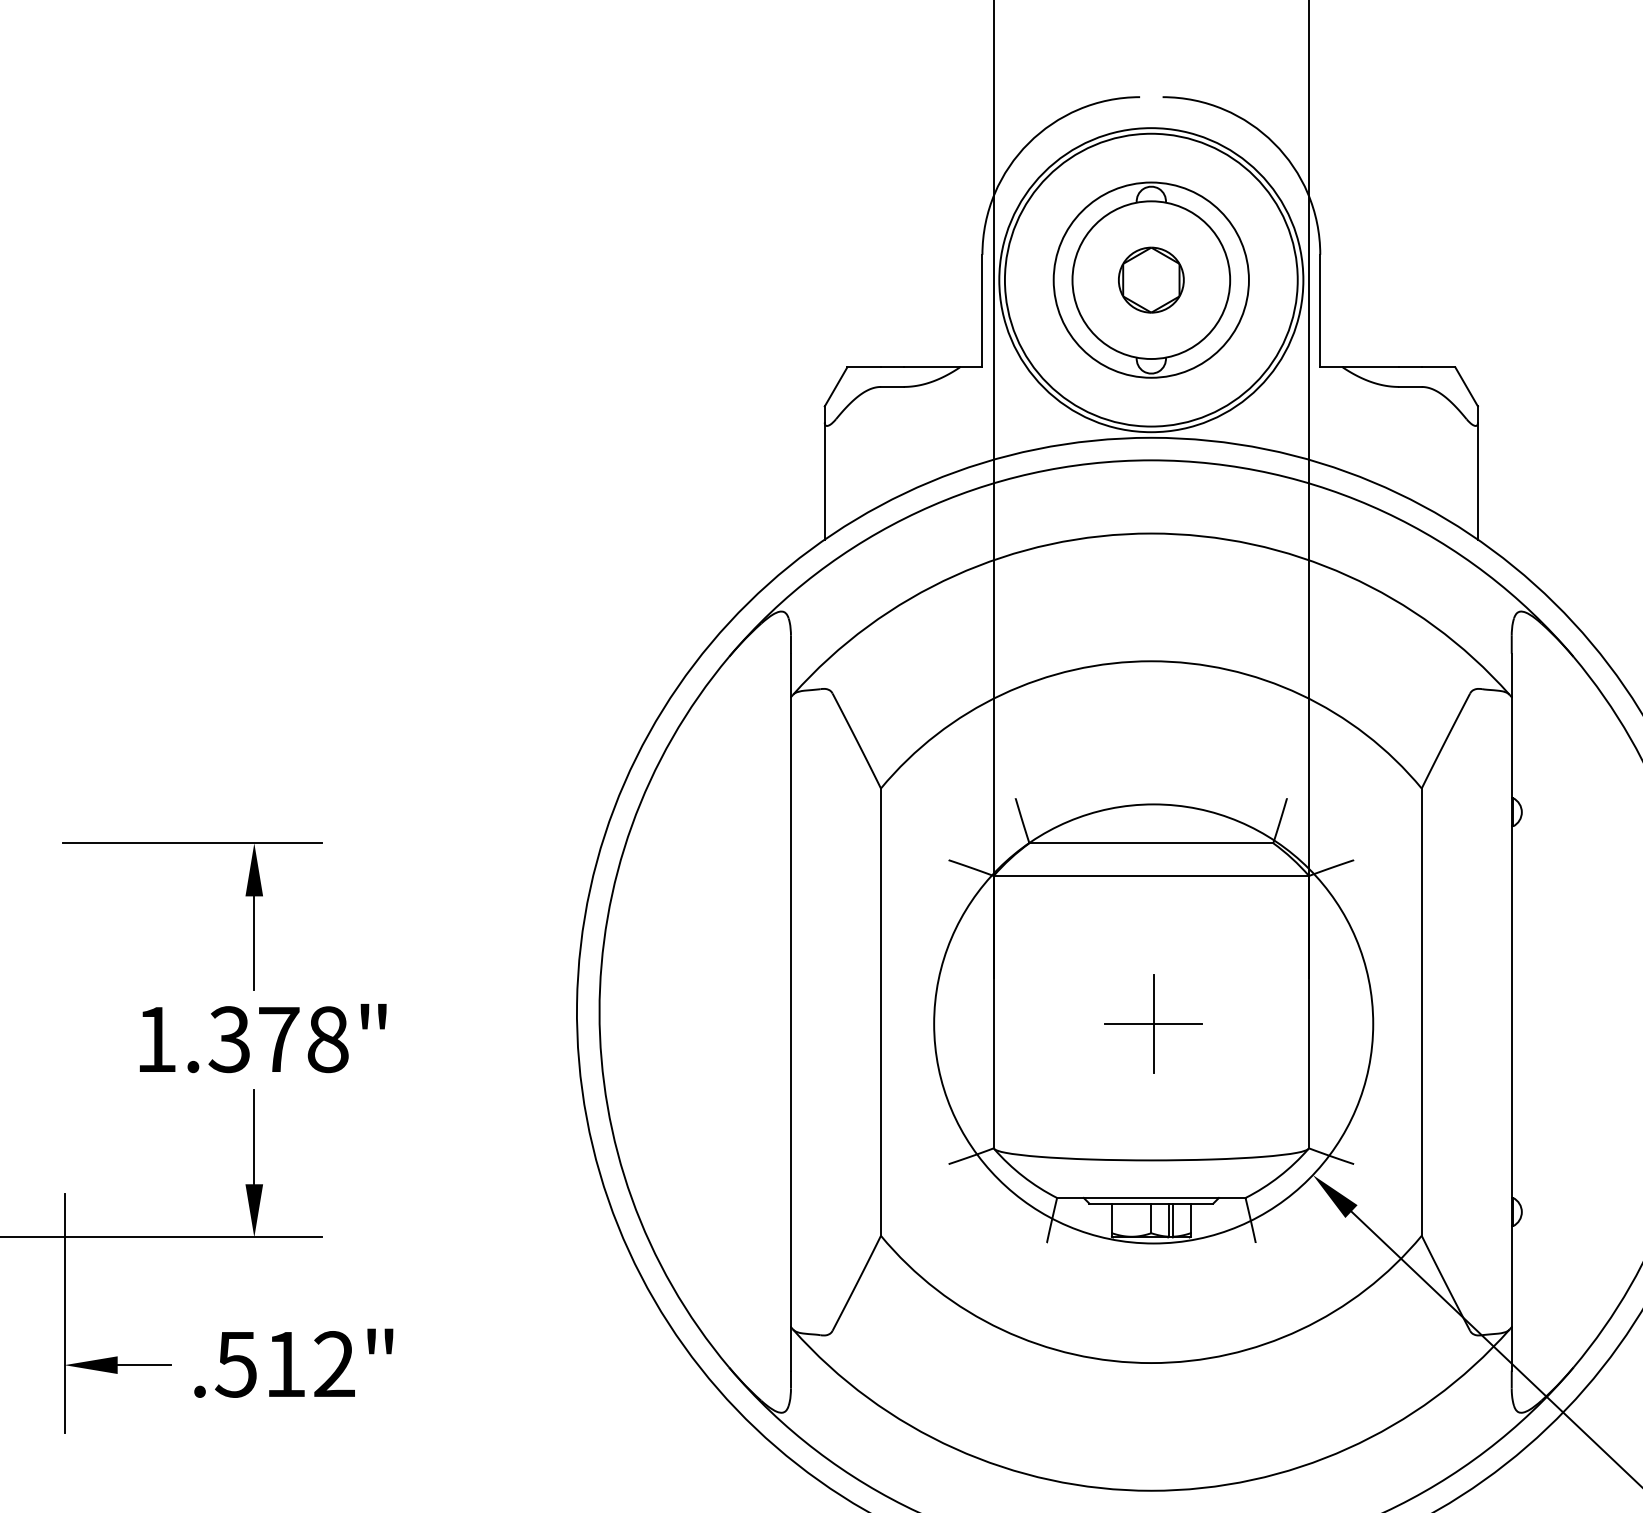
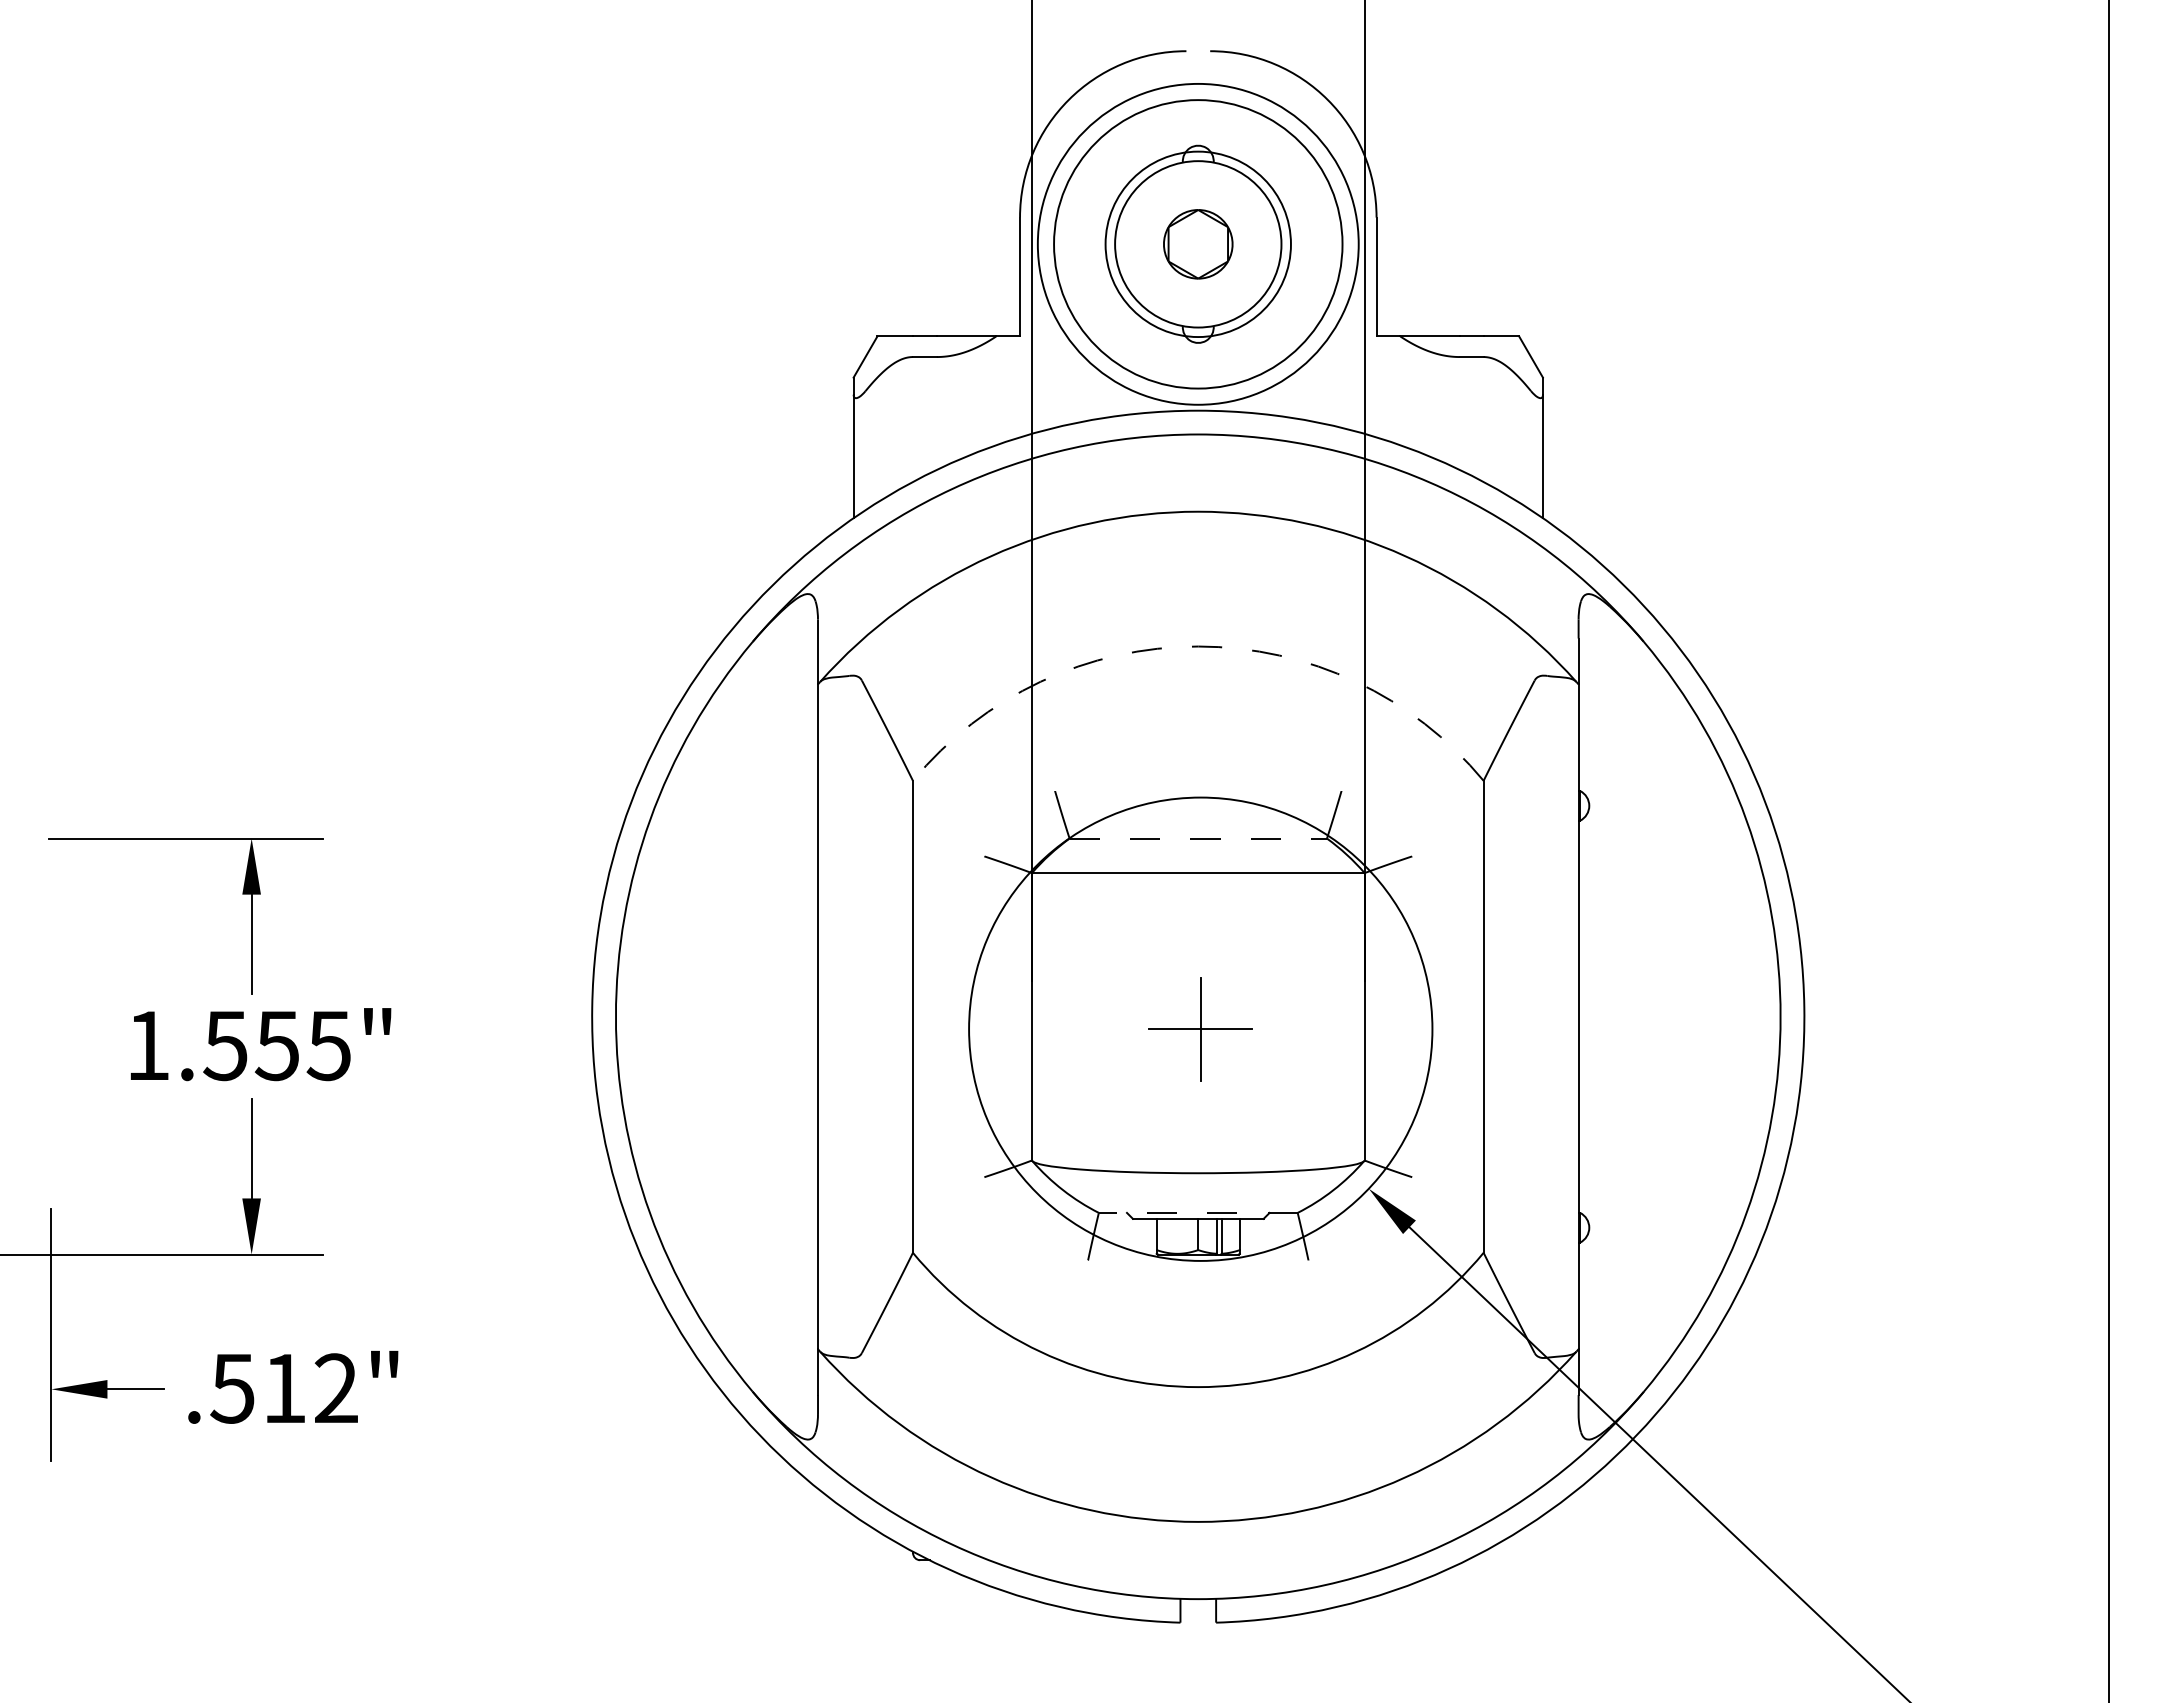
circle: (1150, 279) -> (1197, 243), size x0.6
circle: (1151, 280) -> (1198, 244), size x1.4
arc: (1151, 661) -> (1198, 646), solid -> dashed
line: (1151, 843) -> (1198, 838), solid -> dashed
text: (278, 1039) -> (277, 1045), 1.378" -> 1.555"
line: (1150, 1197) -> (1197, 1212), solid -> dashed

